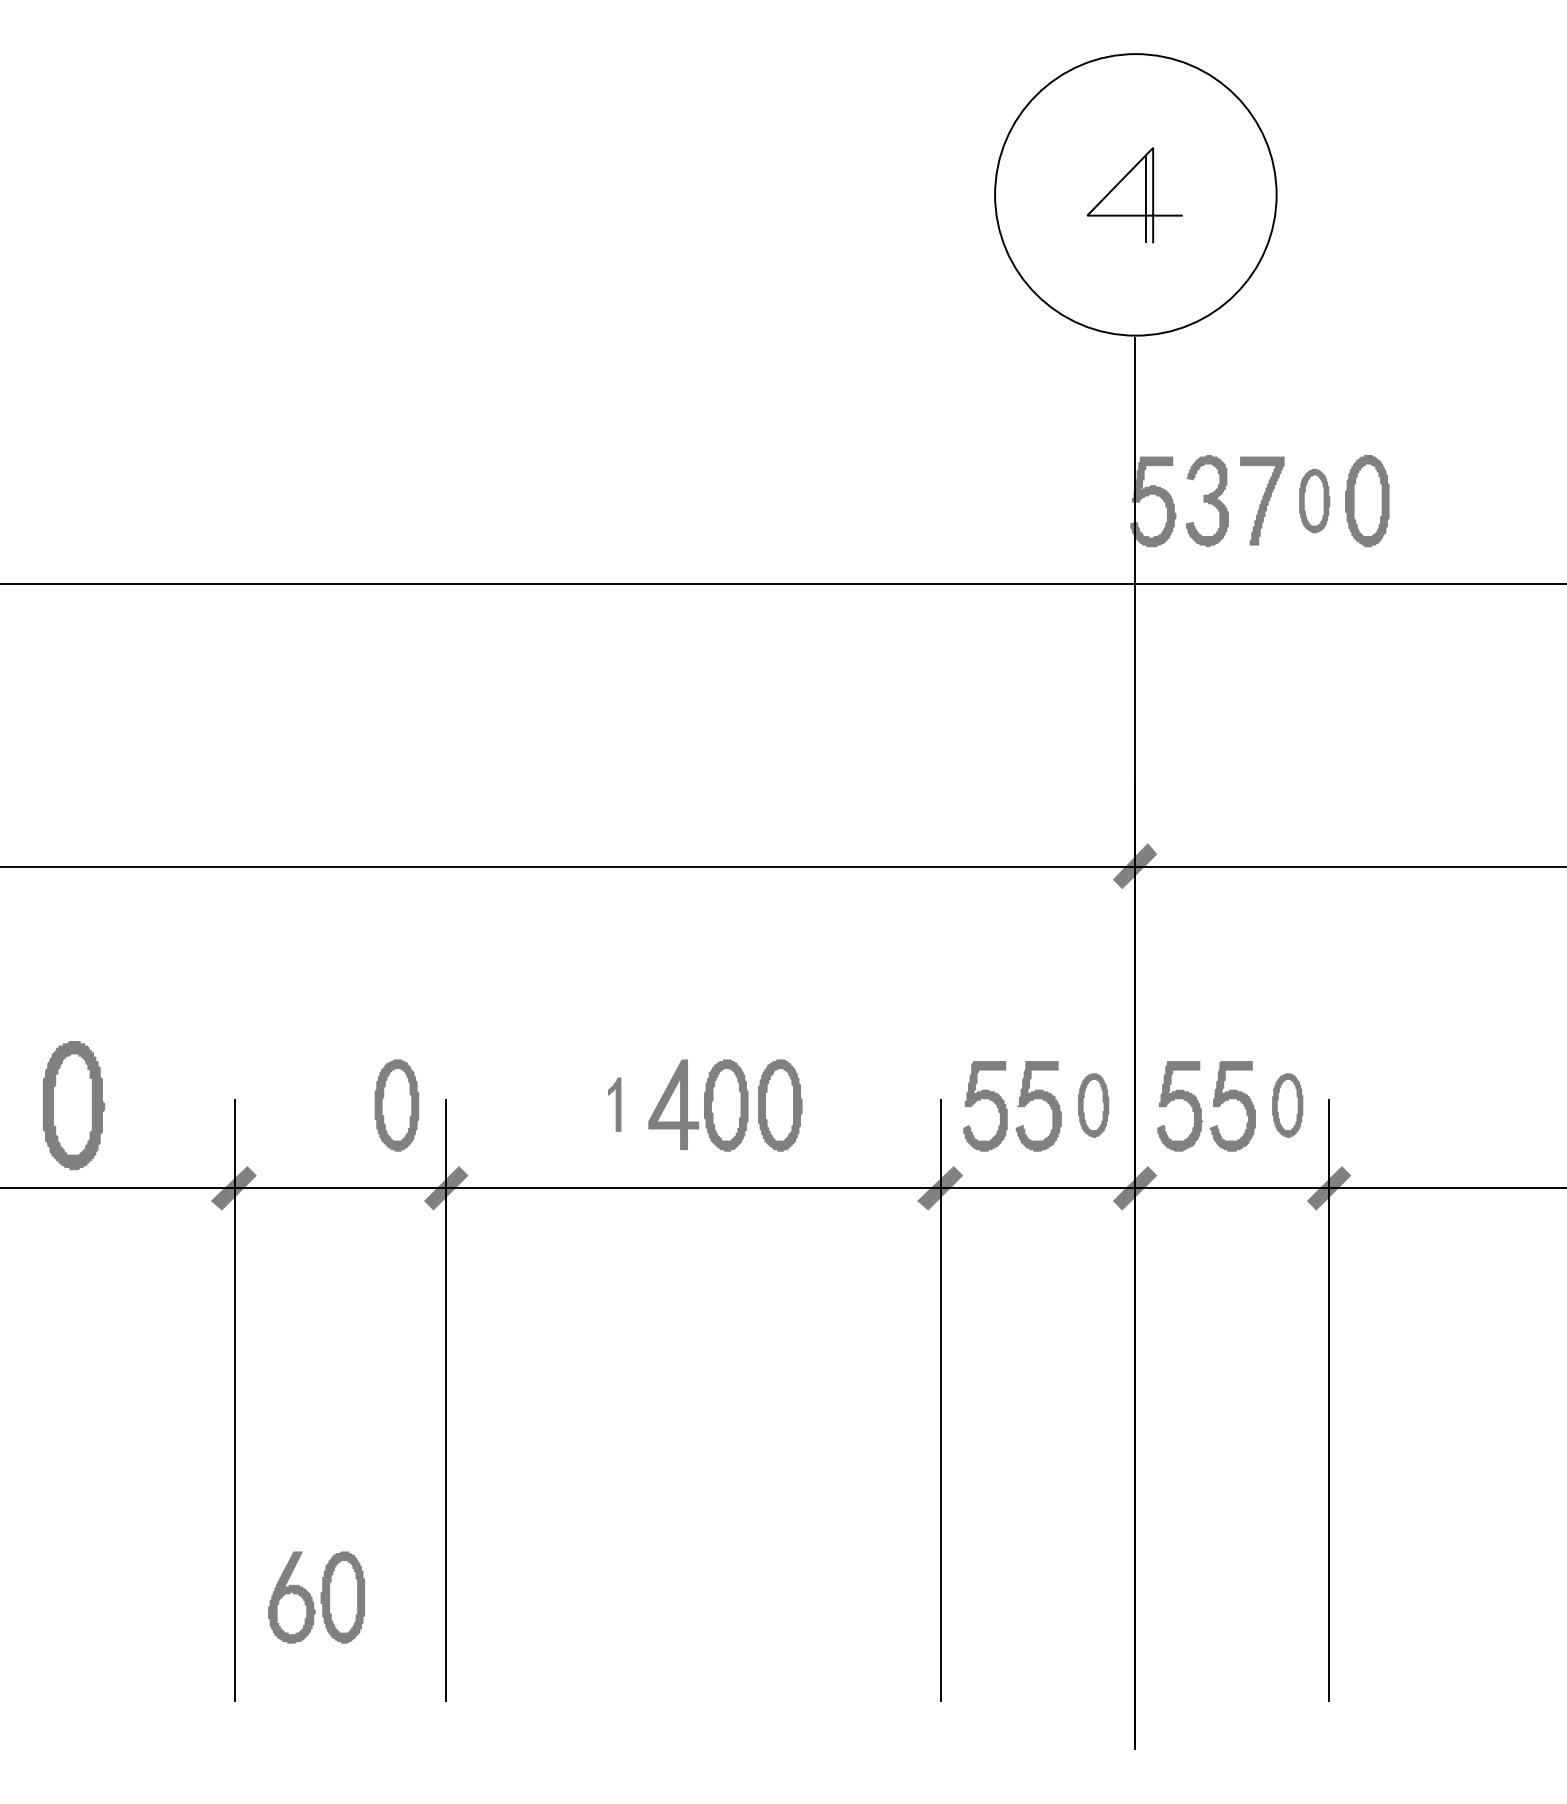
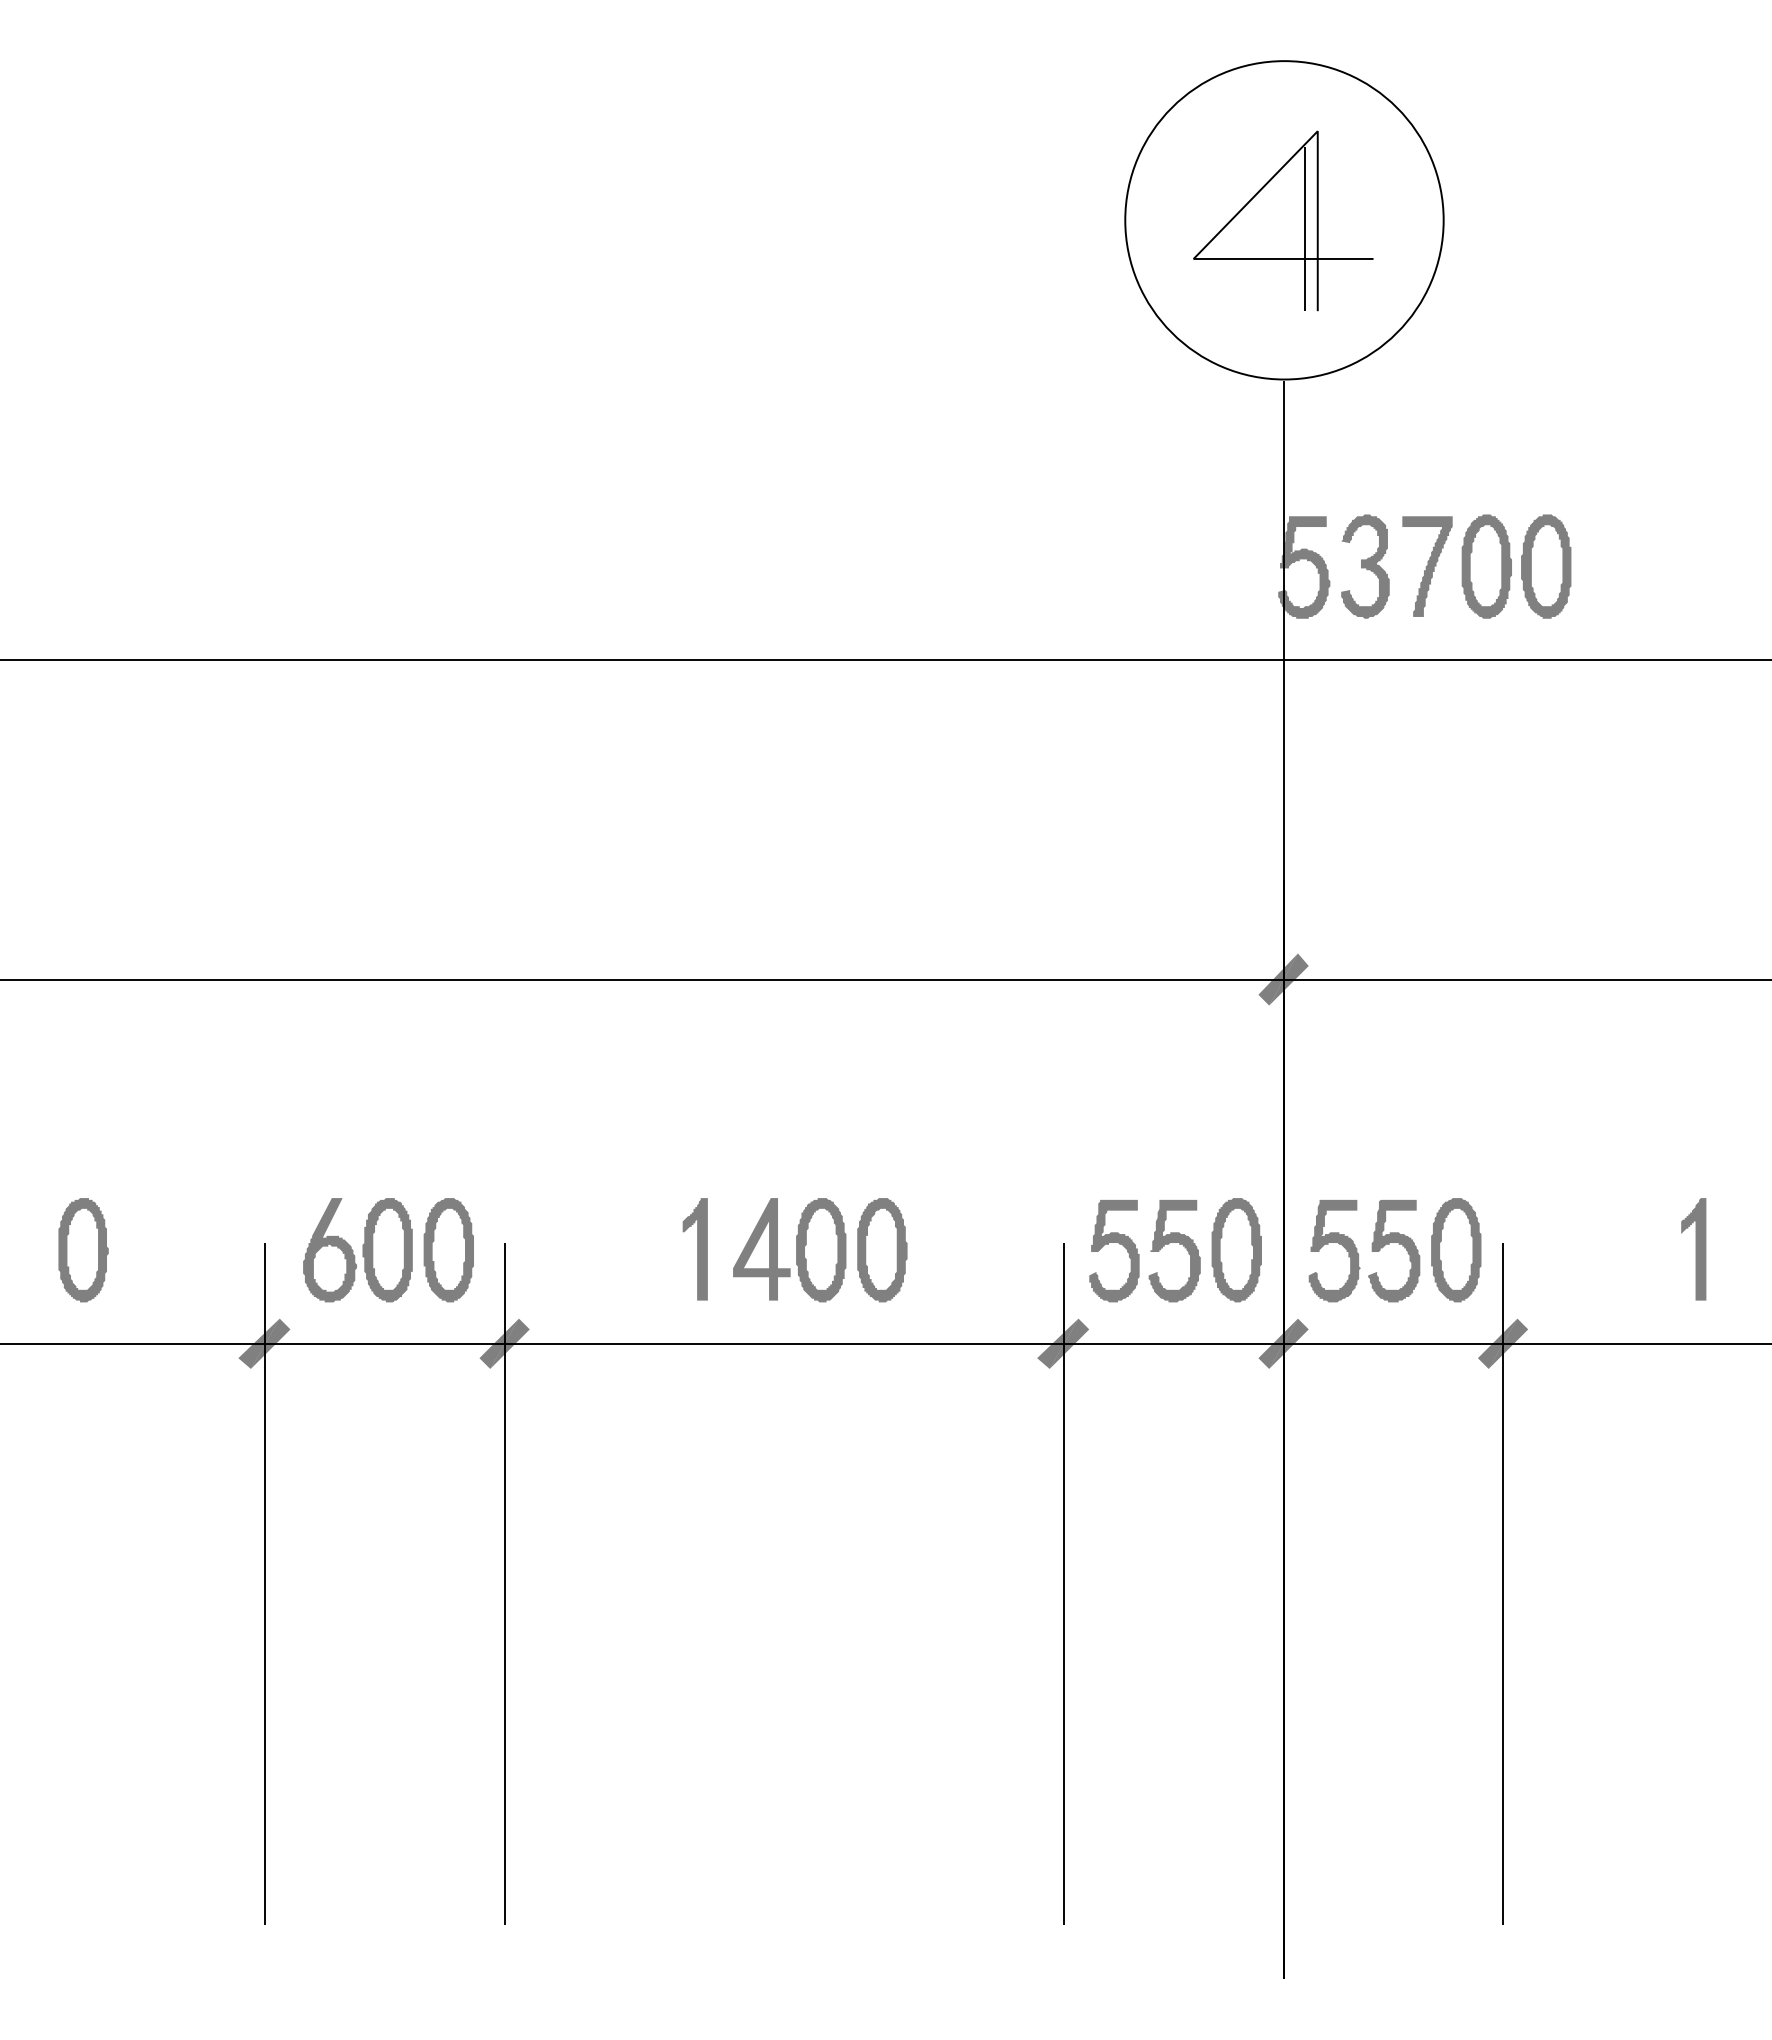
part: (1134, 195) -> (1282, 221), size x1.67
part: (1314, 500) -> (1486, 565), size x1.43
part: (614, 1104) -> (694, 1249), size x1.67
fill: (1497, 1104) -> (1693, 1249), added
part: (73, 1105) -> (83, 1250), size x0.71
part: (1093, 1105) -> (1236, 1250), size x1.43
part: (1287, 1105) -> (1455, 1250), size x1.43
part: (316, 1597) -> (357, 1250), moved

